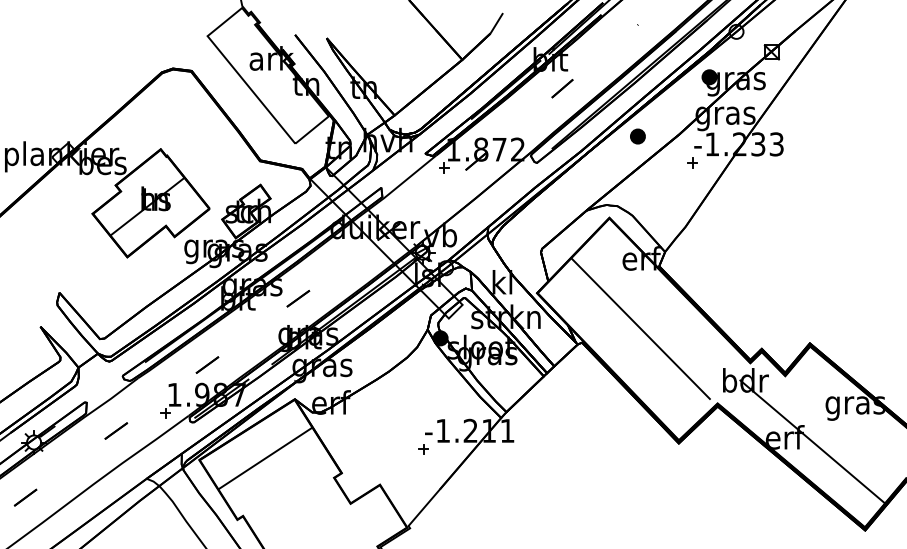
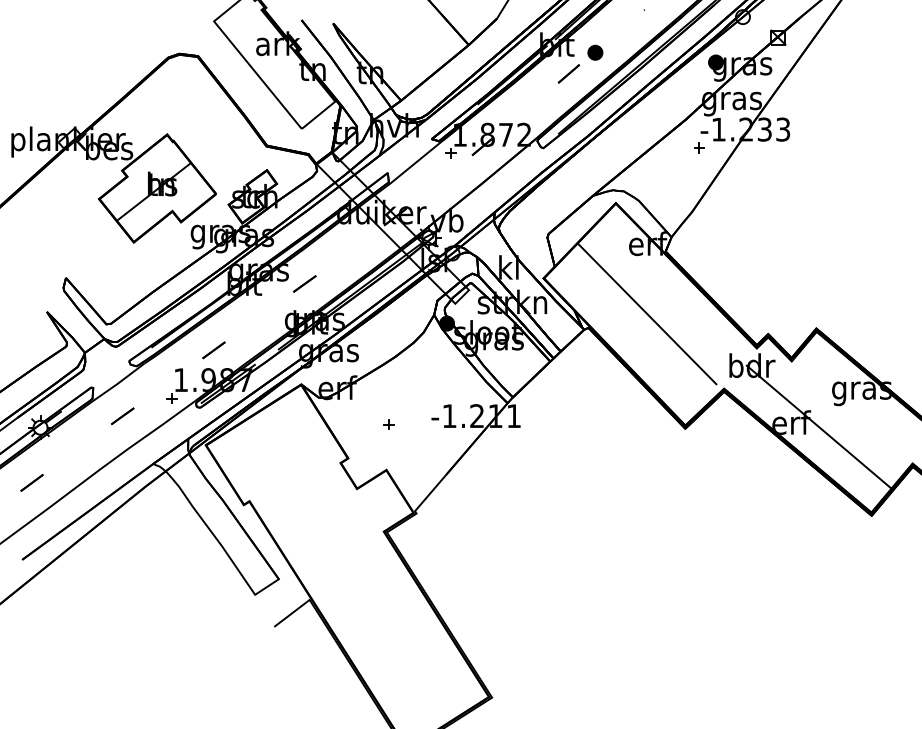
part: (638, 136) -> (595, 52), moved
part: (423, 449) -> (388, 424), moved
line: (265, 458) -> (271, 443), removed

